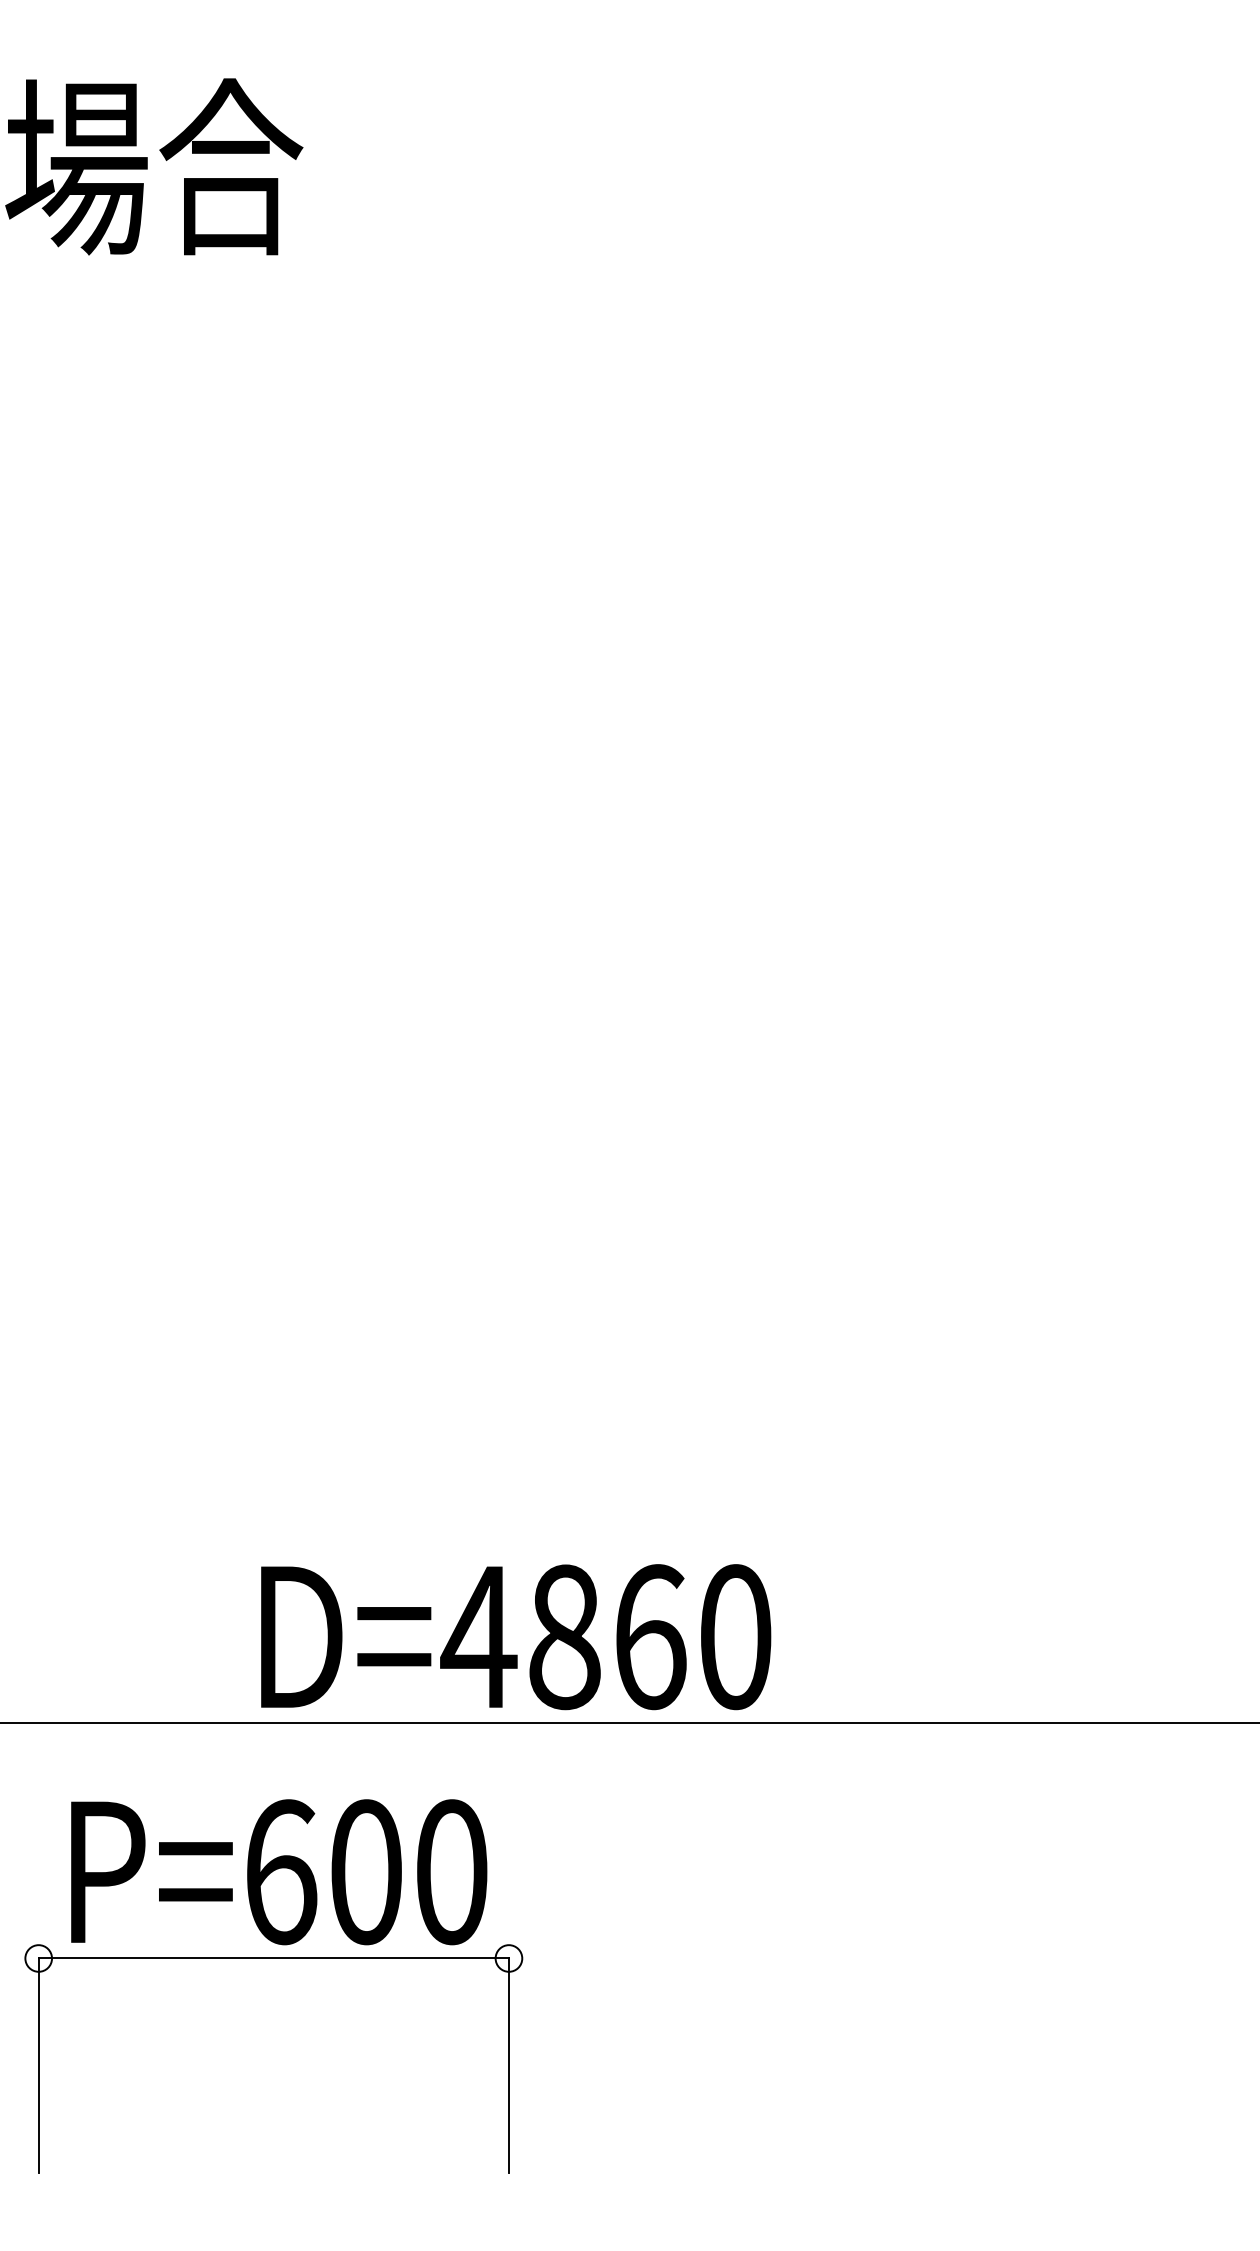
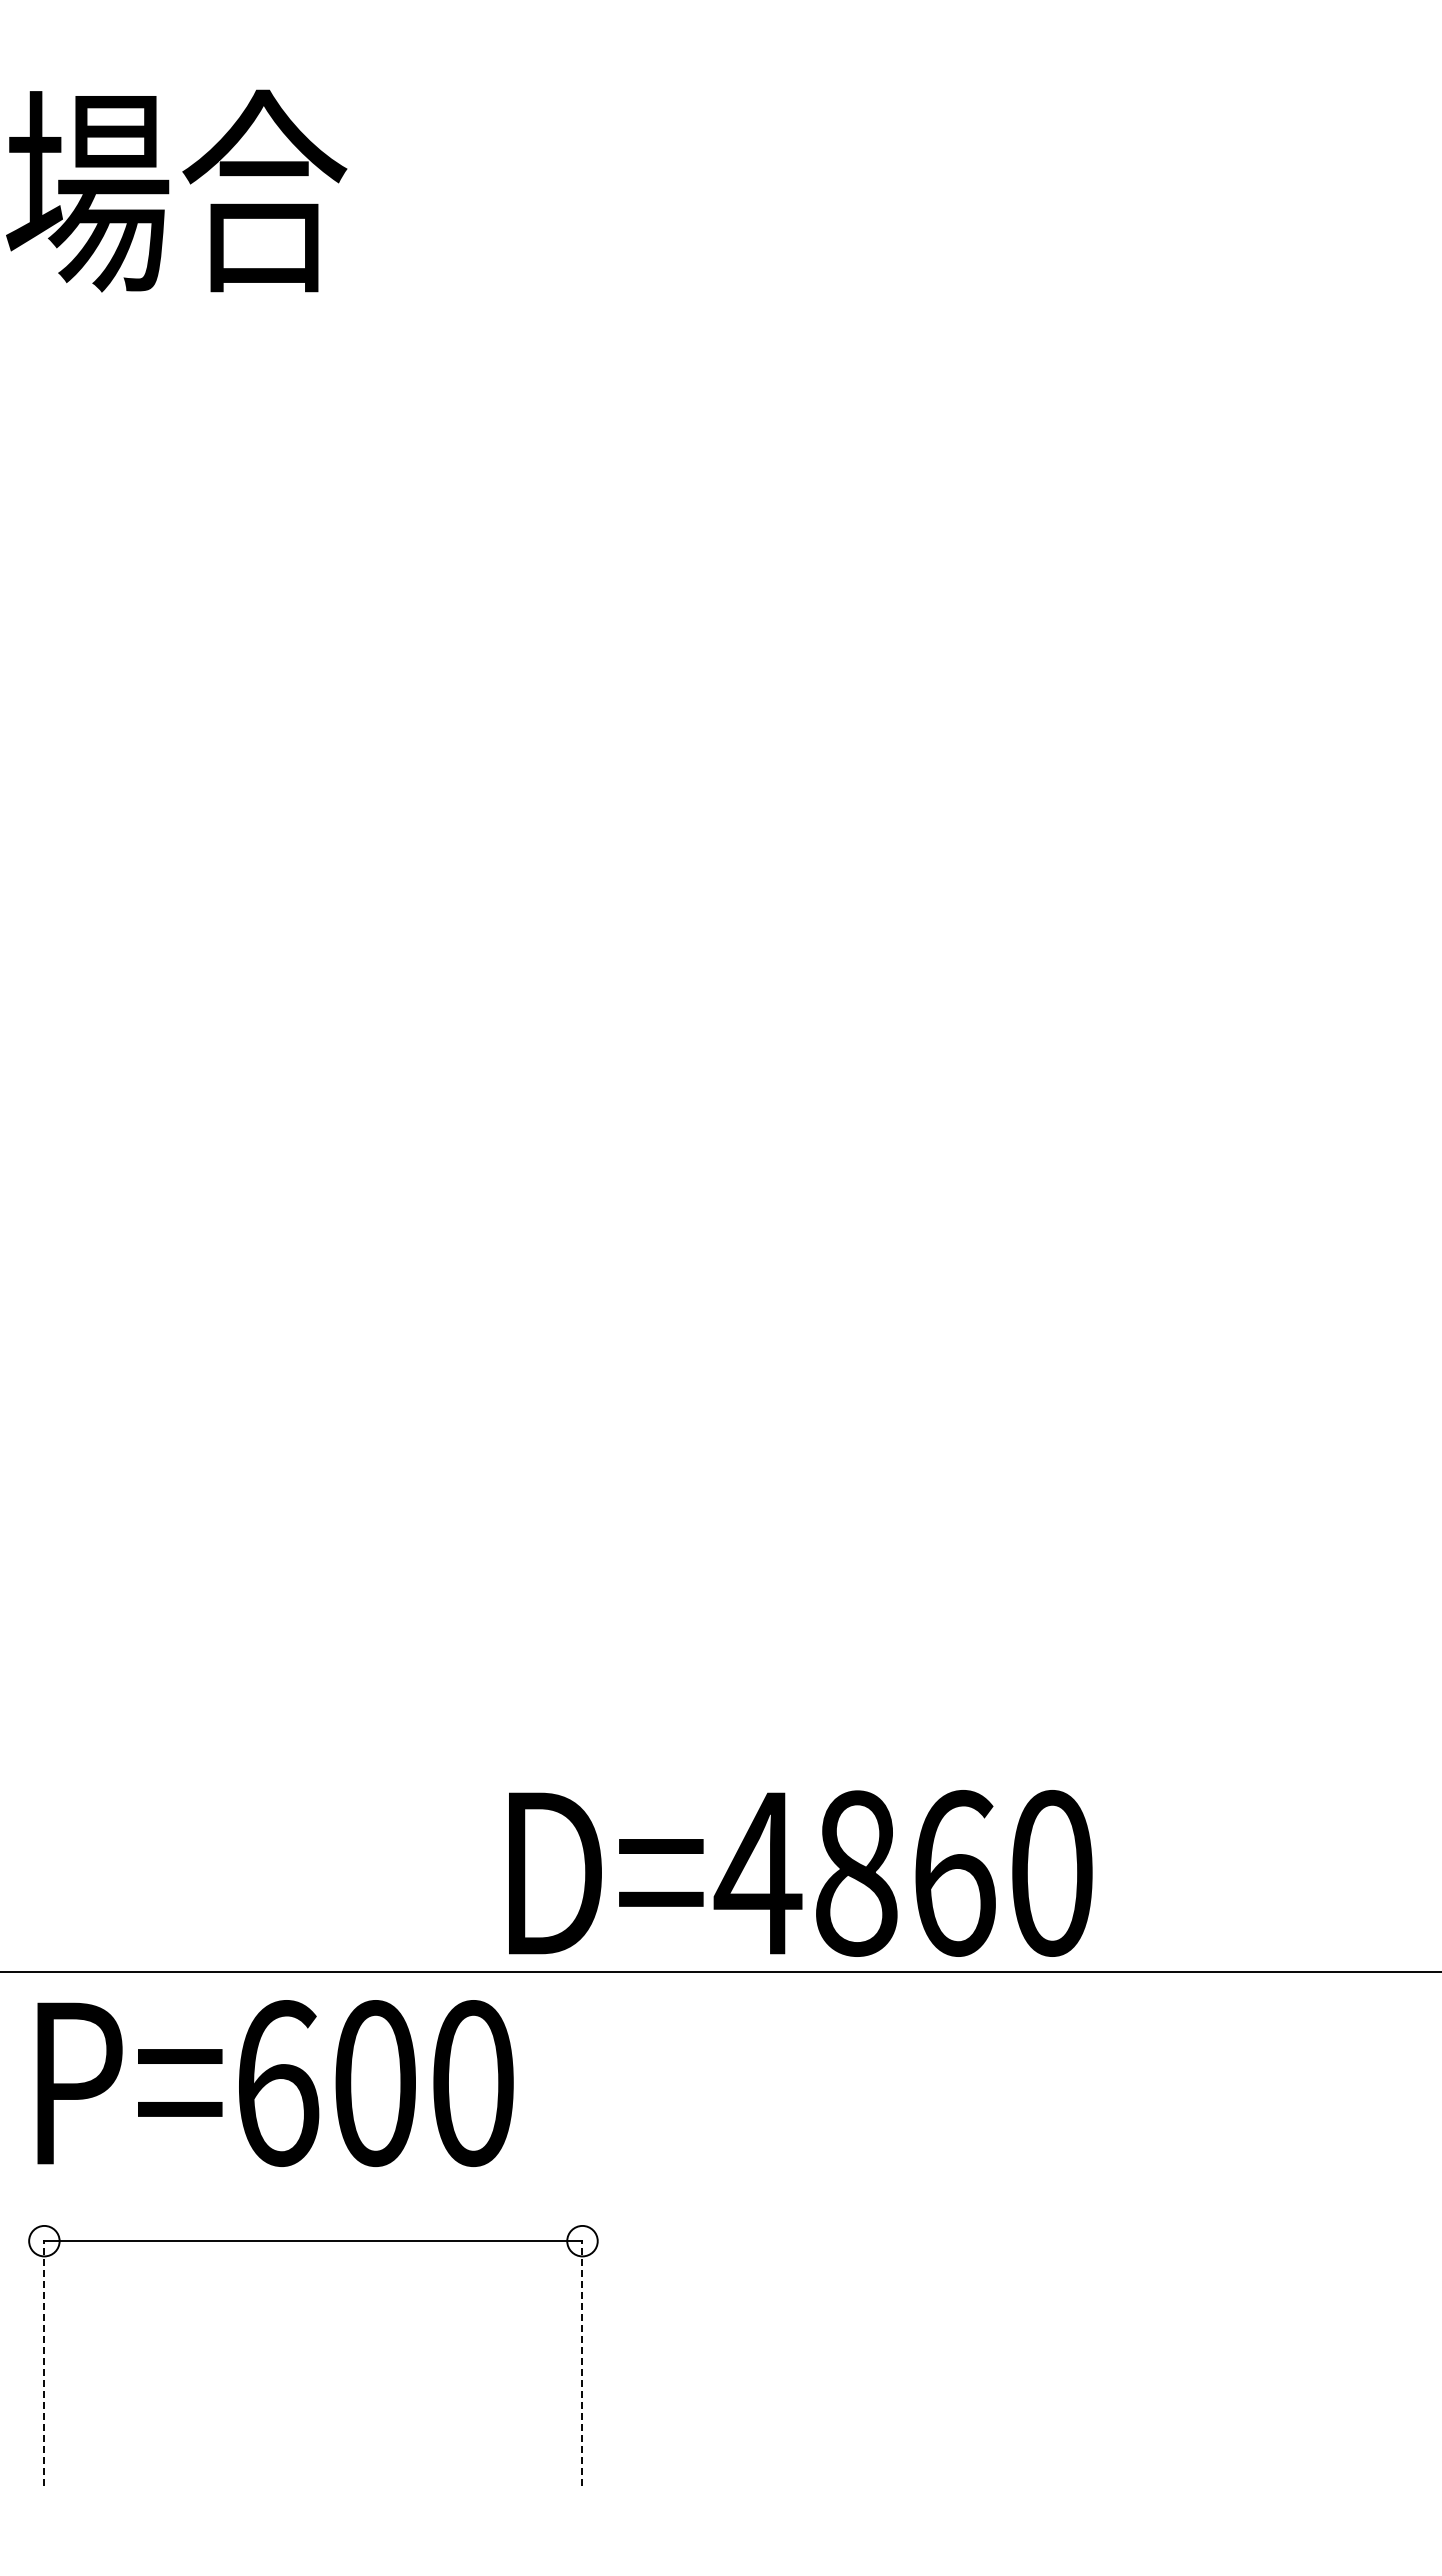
text: (515, 1637) -> (800, 1873), moved
text: (279, 1872) -> (275, 2083), moved
line: (38, 2065) -> (44, 2363), solid -> dashed
line: (508, 2065) -> (582, 2363), solid -> dashed

